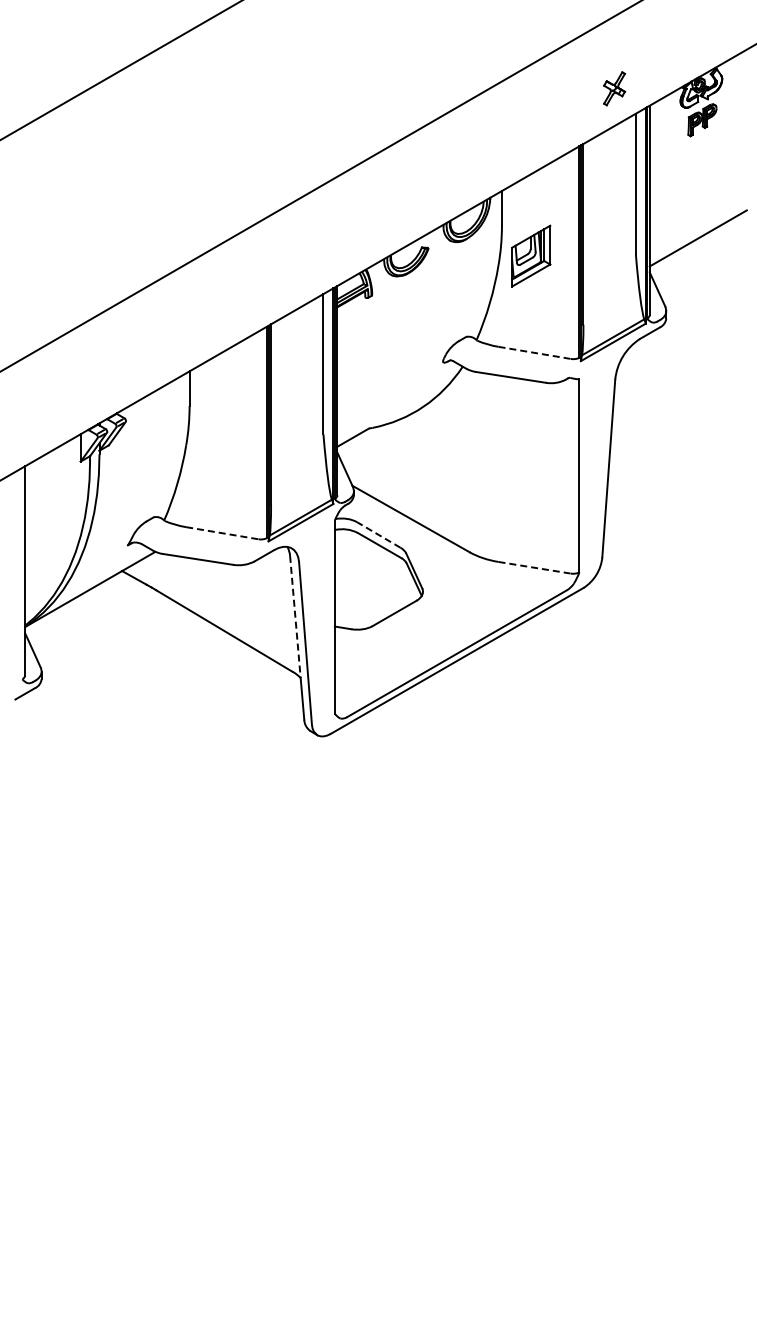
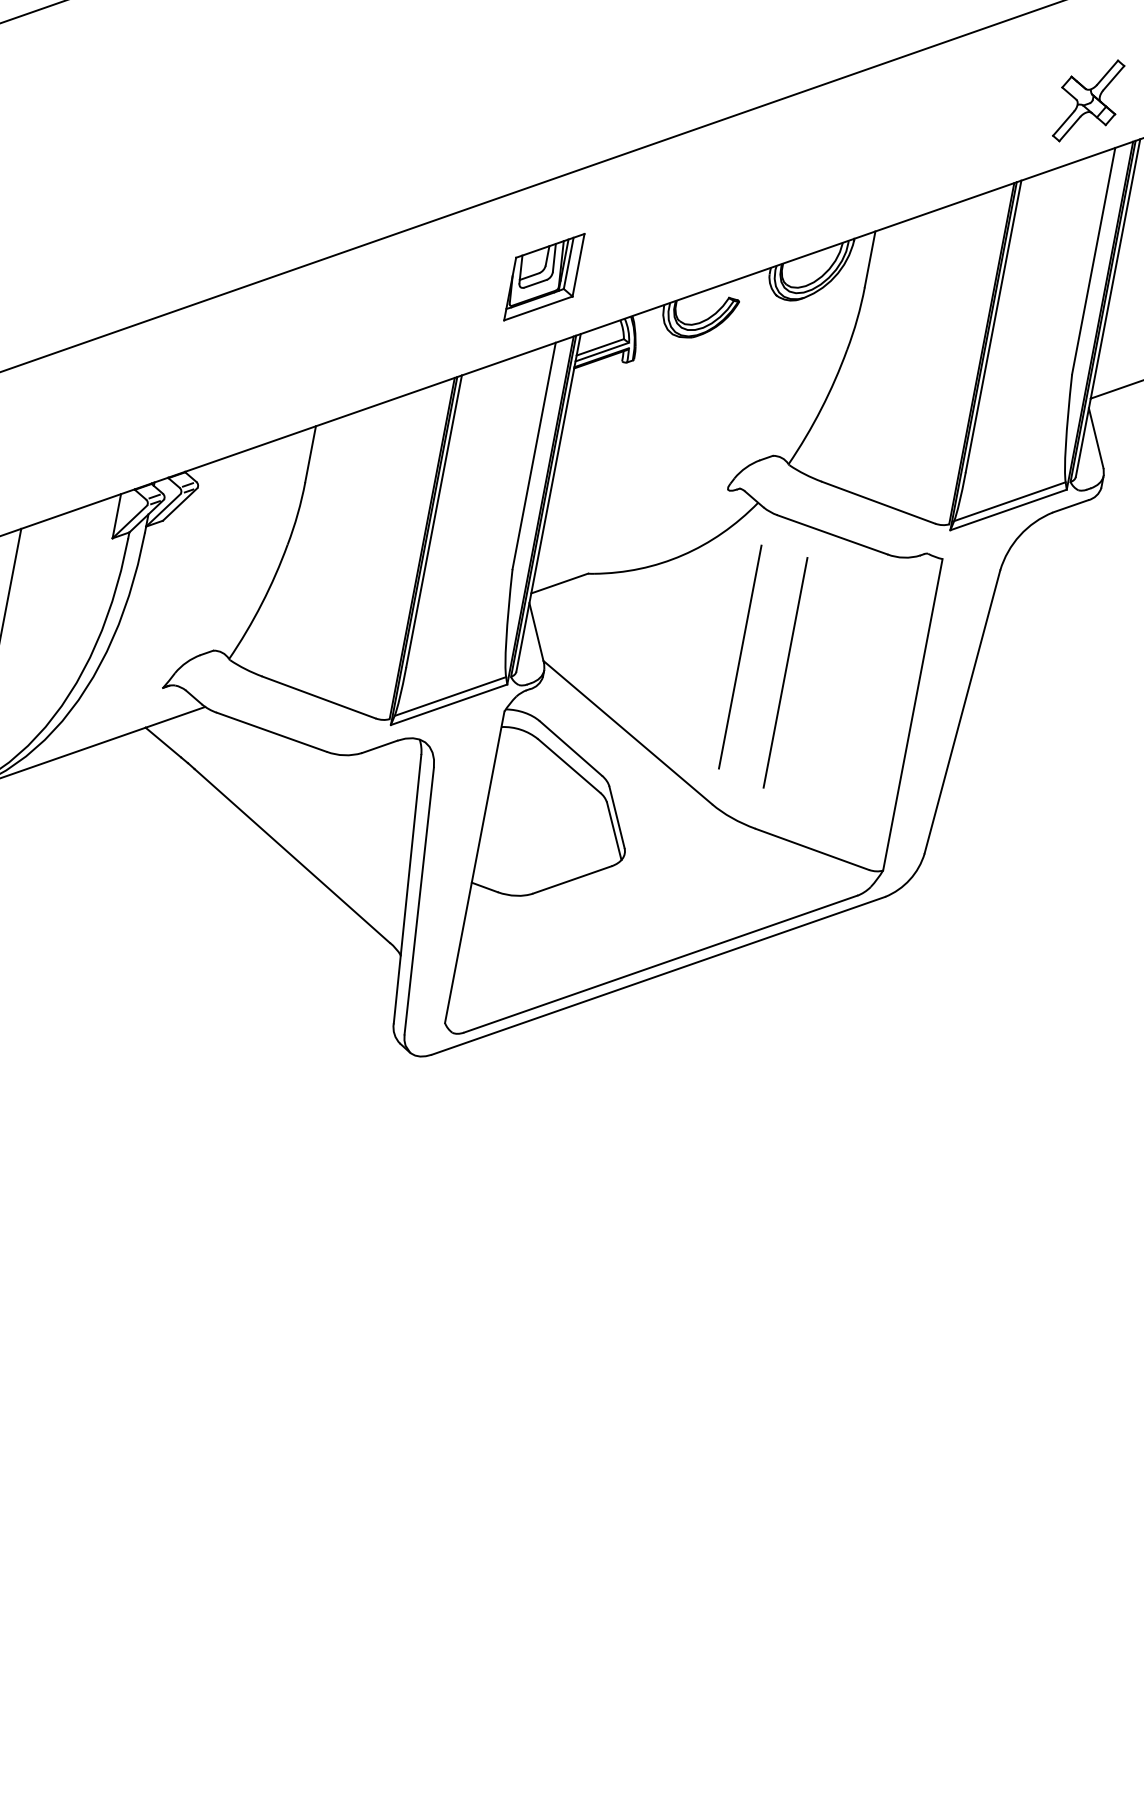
part: (614, 88) -> (1088, 100), size x1.67
part: (531, 255) -> (545, 276), moved
line: (534, 352) -> (878, 501), dashed -> solid
line: (469, 460) -> (740, 656), added
line: (498, 465) -> (785, 673), added
line: (222, 533) -> (319, 697), dashed -> solid
line: (378, 534) -> (570, 747), dashed -> solid
line: (534, 567) -> (812, 848), dashed -> solid
line: (295, 617) -> (411, 855), dashed -> solid

